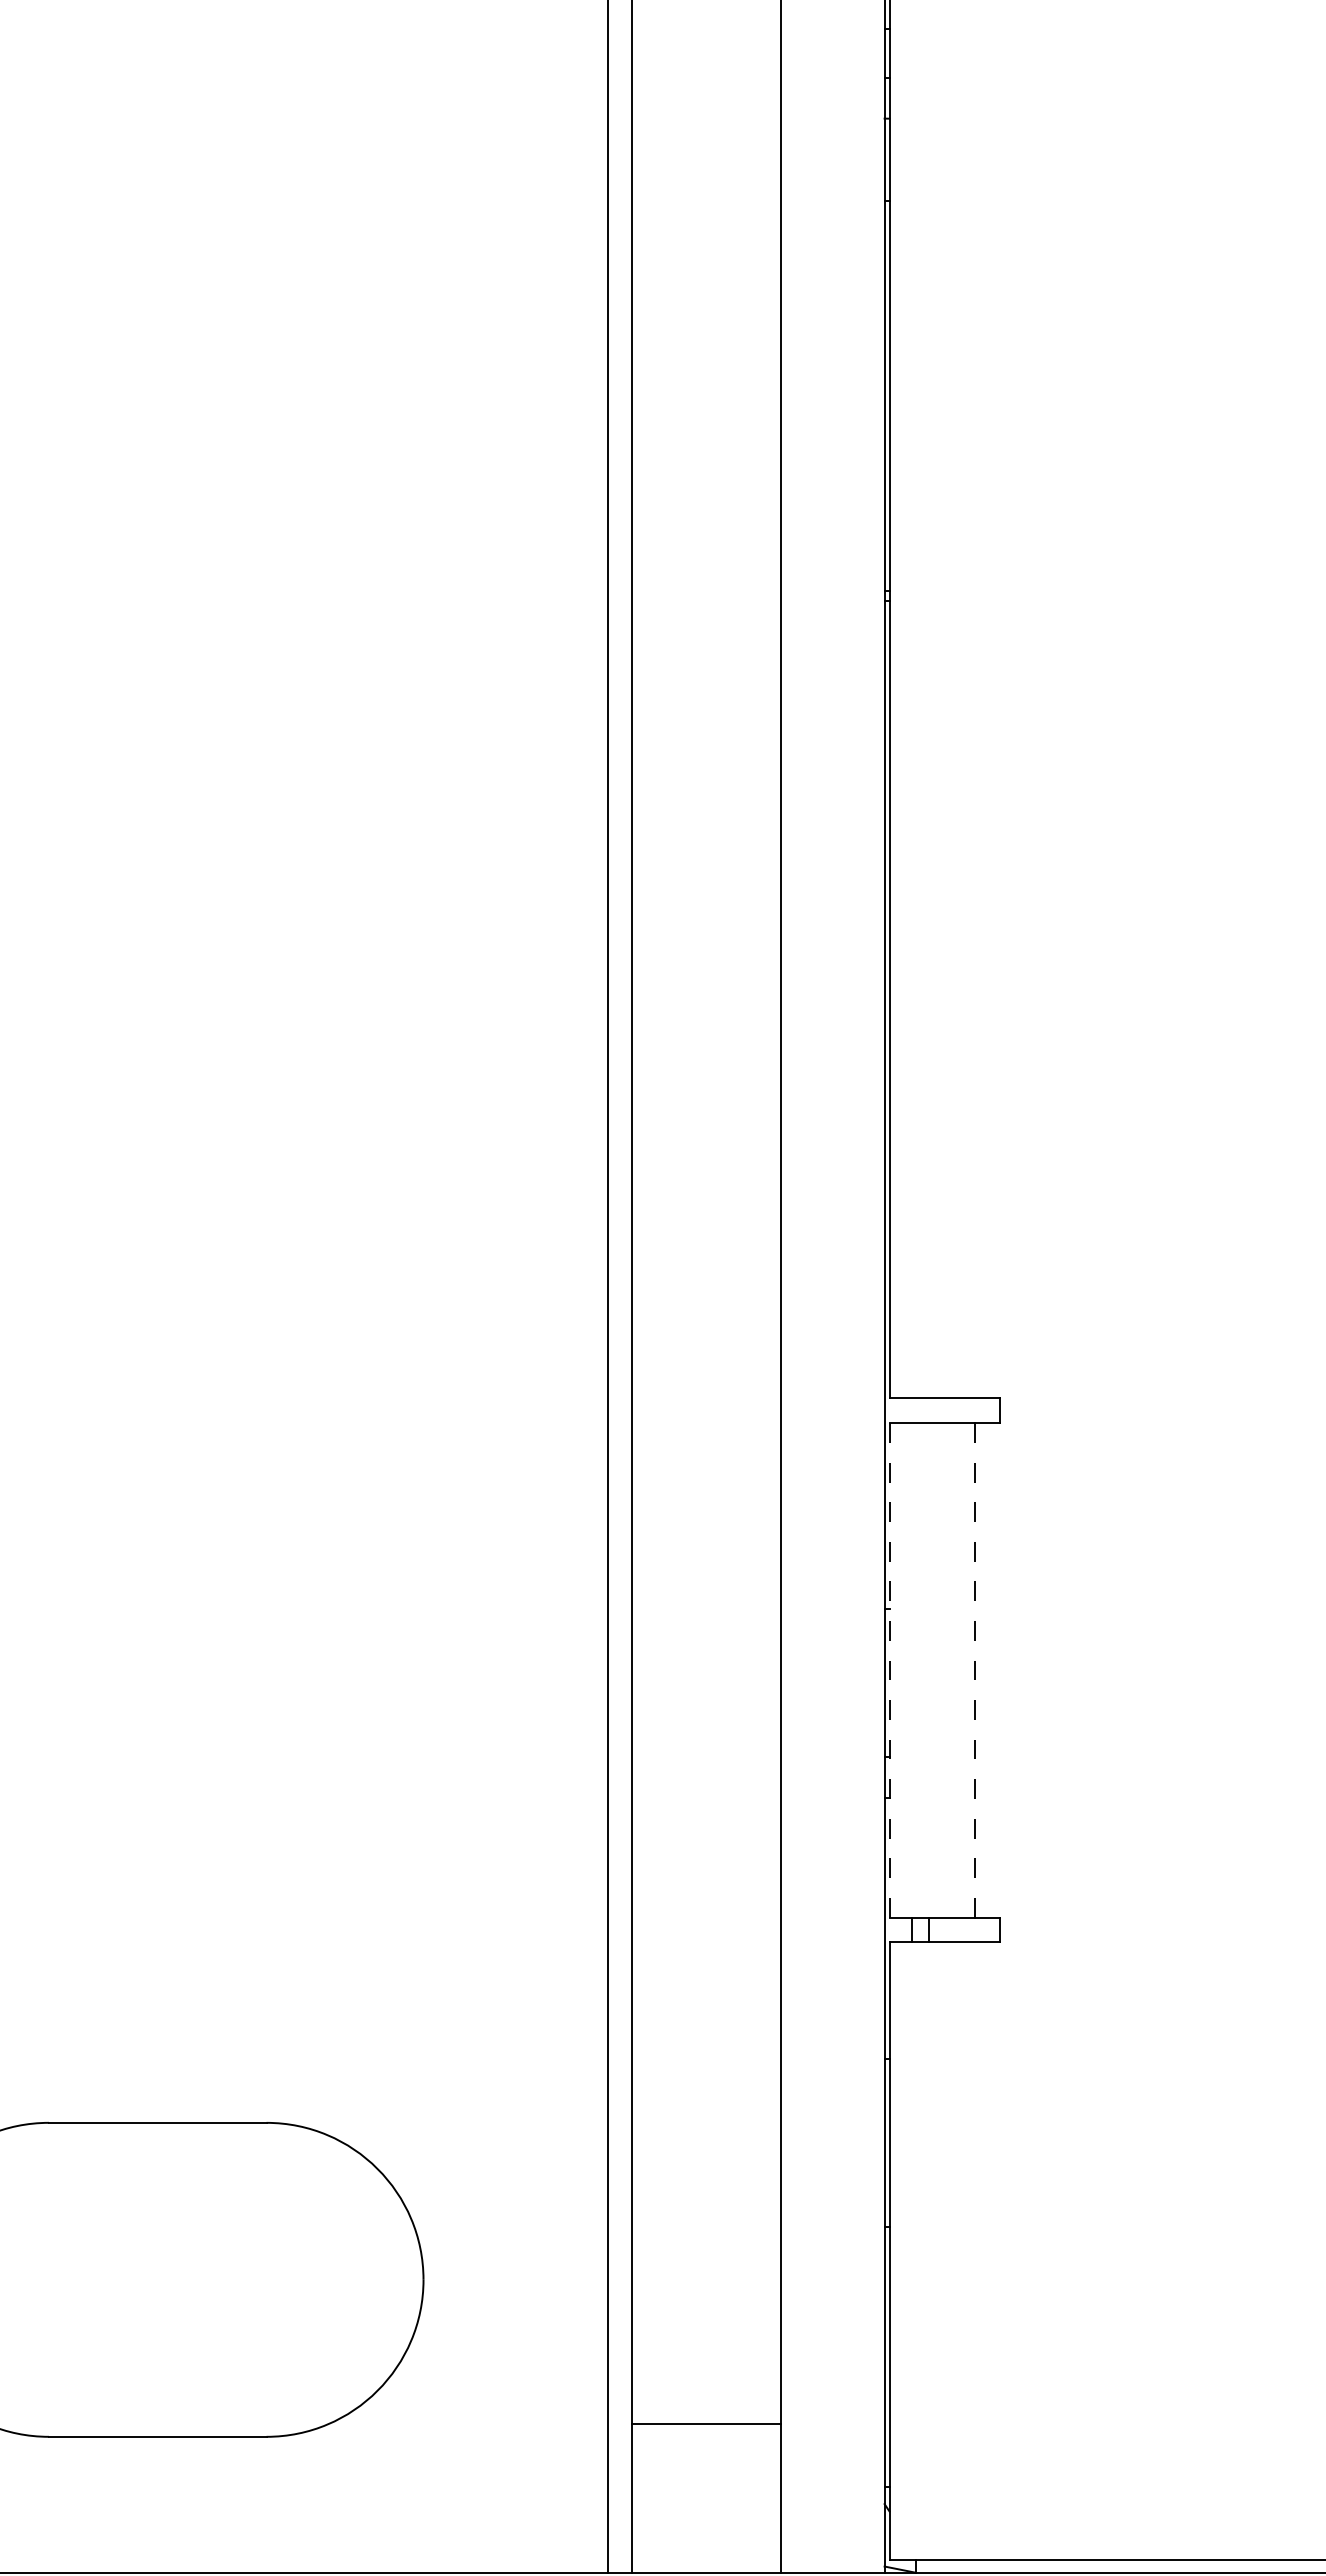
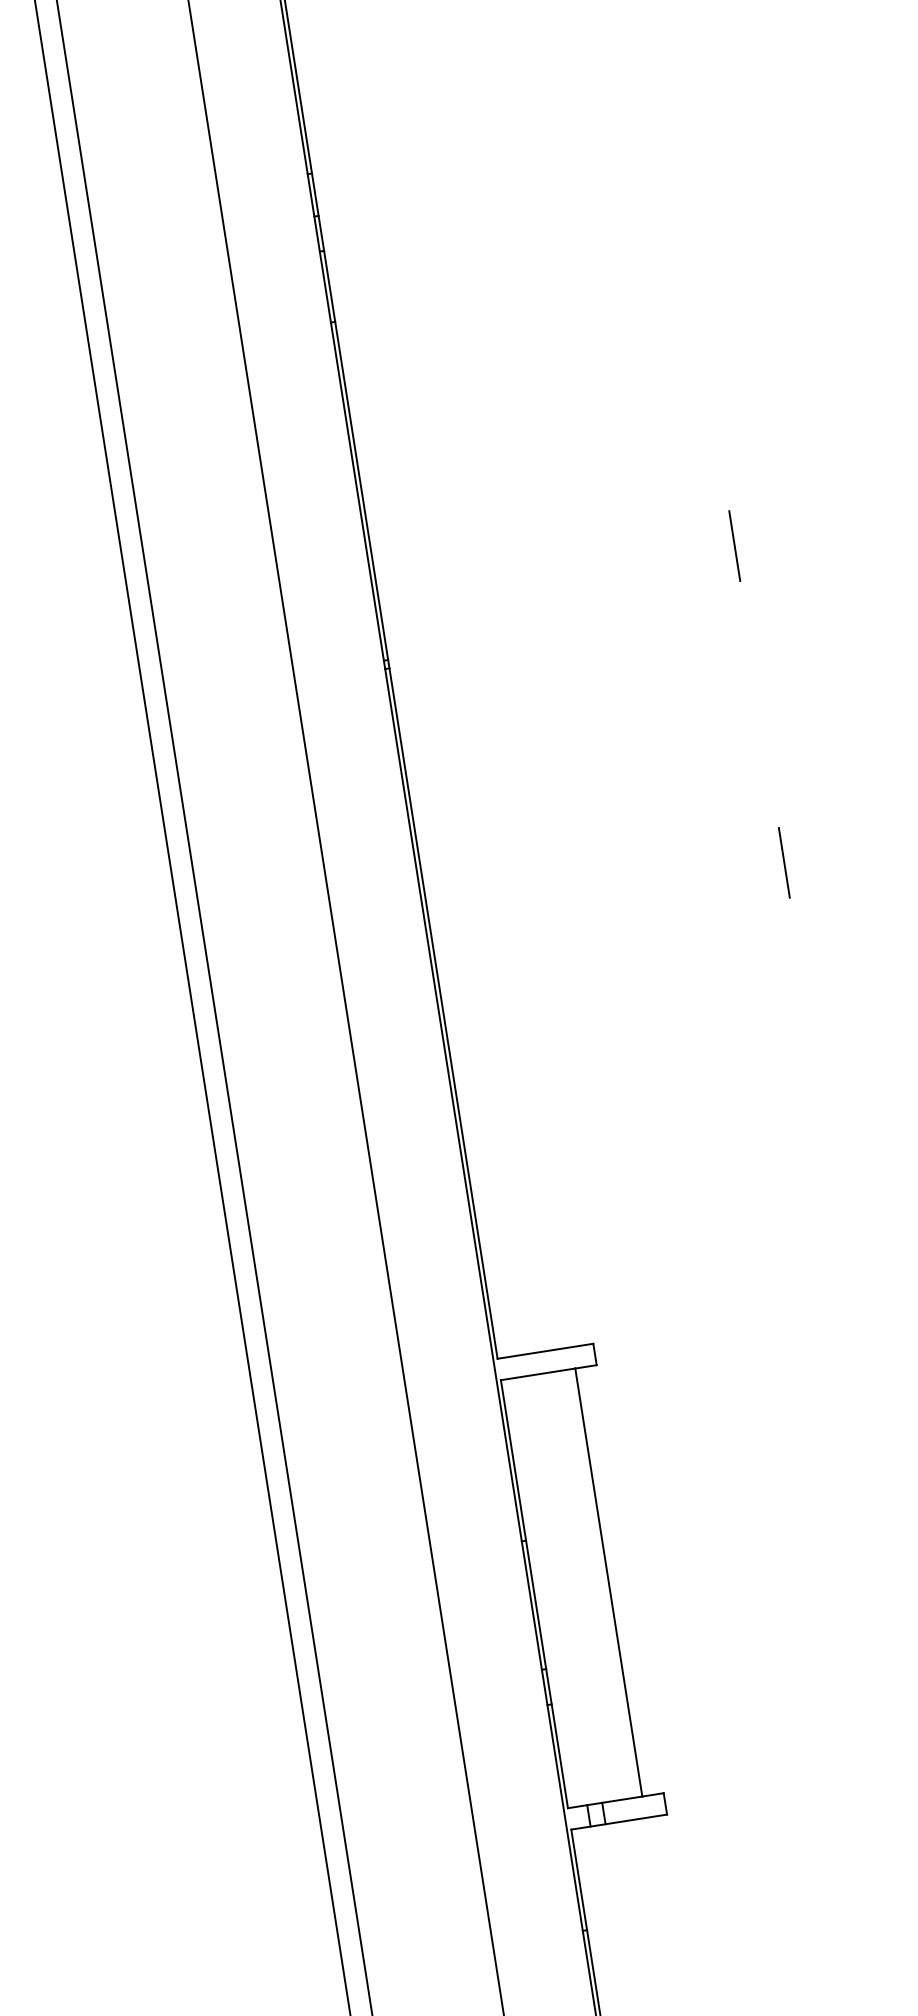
line: (1299, 523) -> (733, 545), added
line: (1300, 889) -> (784, 862), added
line: (889, 1670) -> (534, 1594), dashed -> solid
line: (975, 1670) -> (608, 1582), dashed -> solid

